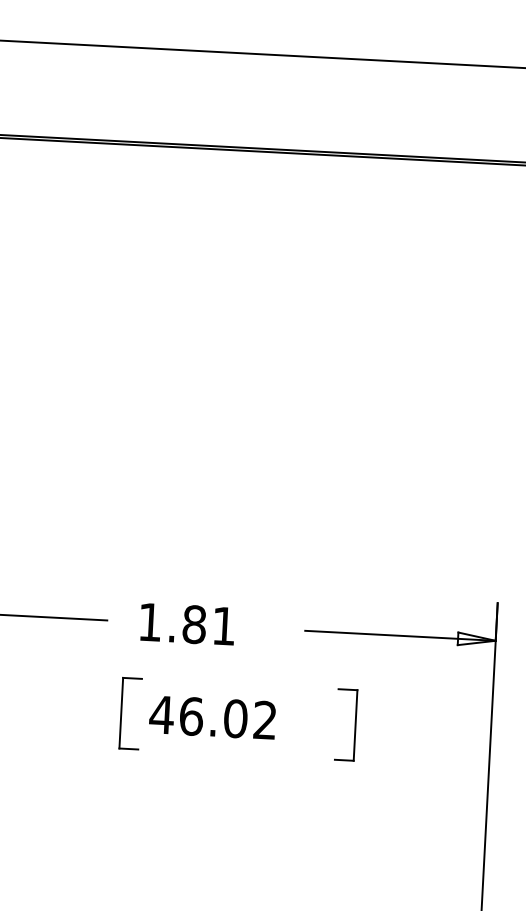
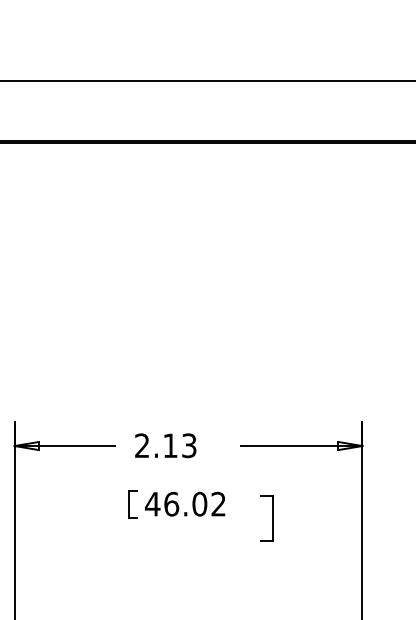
text: (186, 623) -> (165, 445), 1.81 -> 2.13
part: (130, 713) -> (132, 504), size x0.6
part: (345, 724) -> (266, 518), moved

